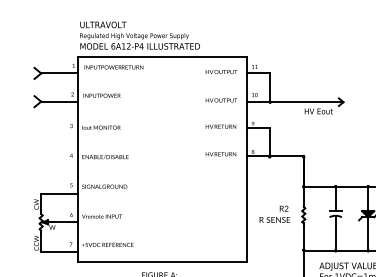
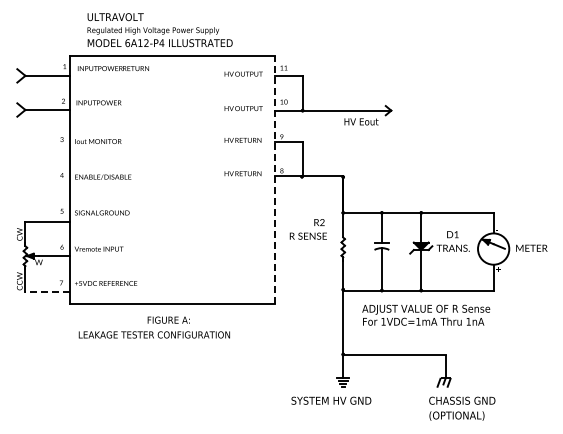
text: (139, 35) -> (159, 30), moved
line: (246, 159) -> (274, 179), solid -> dashed
text: (274, 214) -> (307, 229), moved
line: (59, 251) -> (47, 291), solid -> dashed

